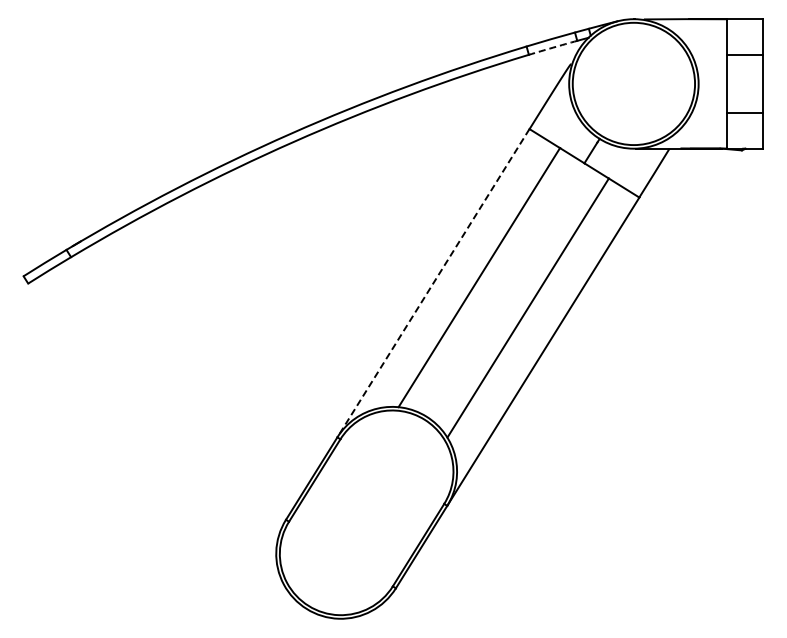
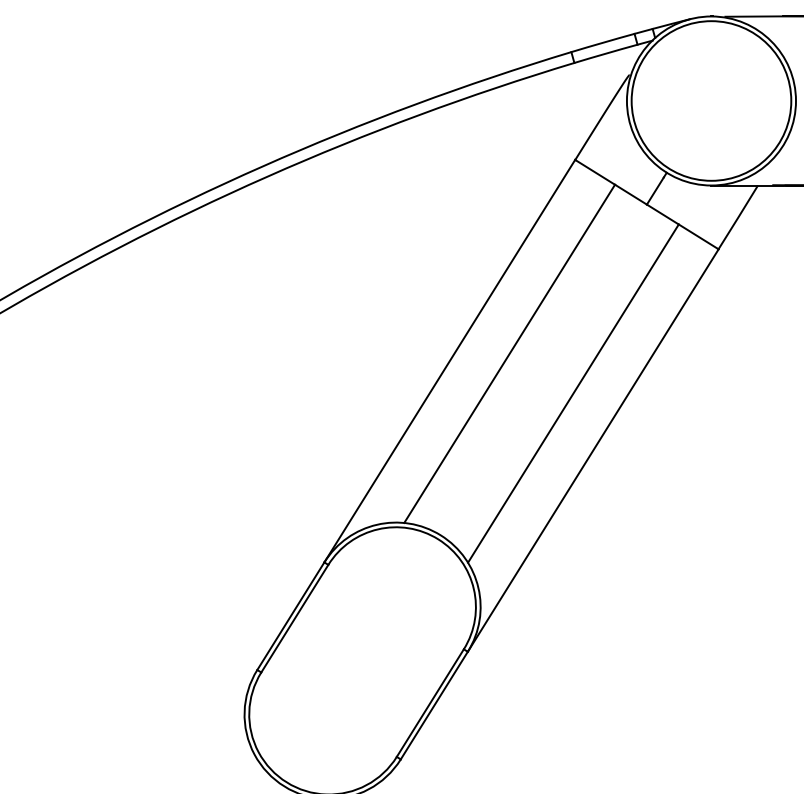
arc: (553, 47) -> (606, 53), dashed -> solid
line: (433, 283) -> (449, 361), dashed -> solid

